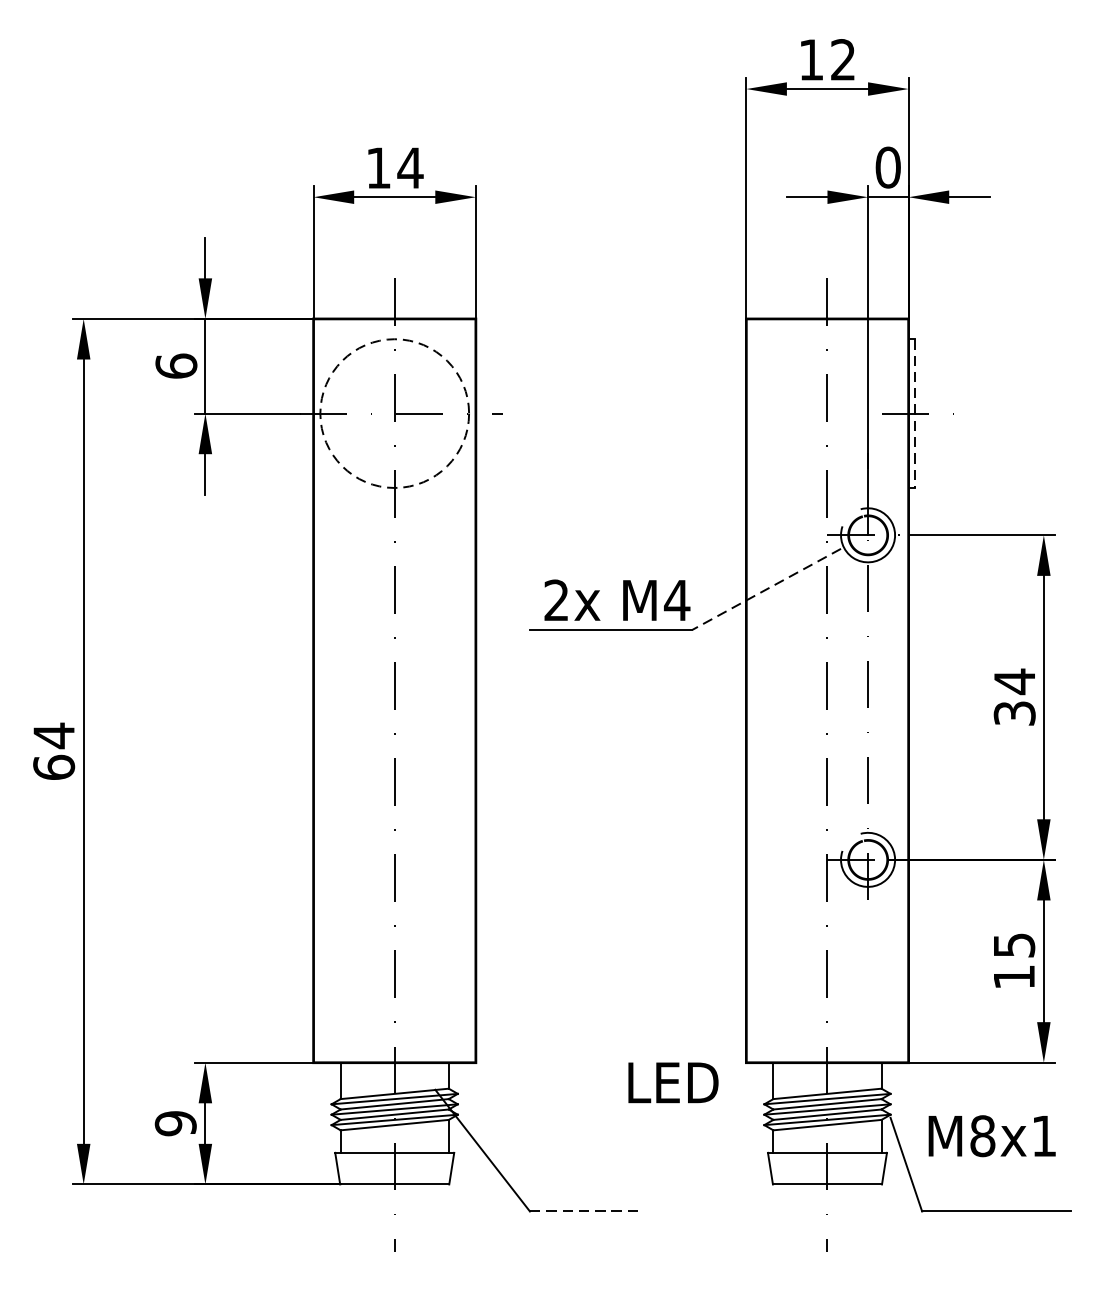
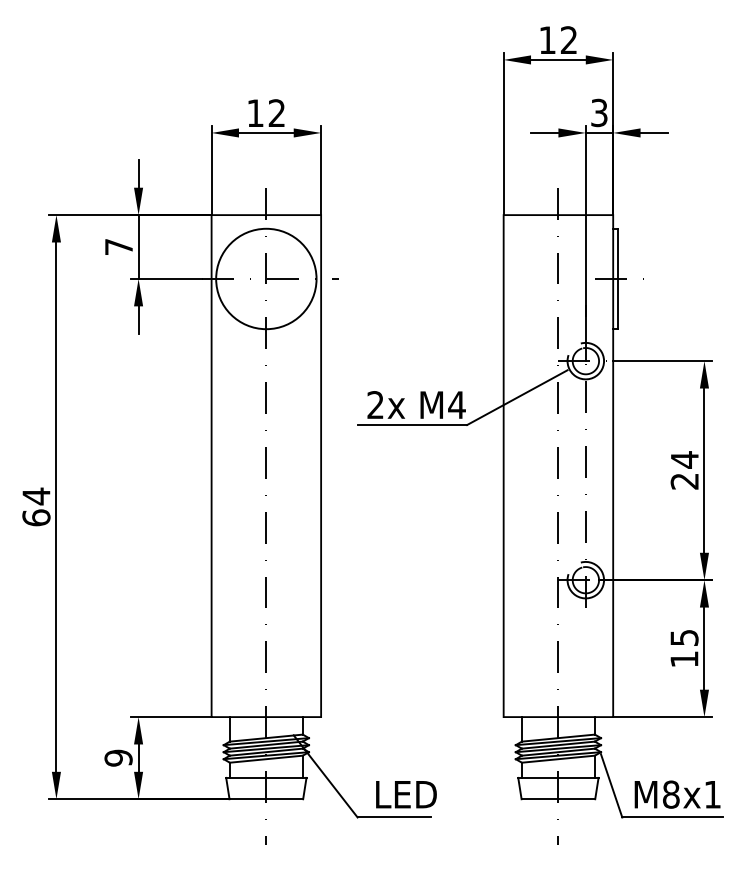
text: (409, 166) -> (276, 112), 14 -> 12
text: (888, 166) -> (599, 112), 0 -> 3
text: (175, 365) -> (118, 246), 6 -> 7
circle: (394, 412) -> (266, 278), dashed -> solid
line: (915, 414) -> (617, 279), dashed -> solid
line: (765, 589) -> (516, 397), dashed -> solid
text: (1014, 713) -> (684, 481), 34 -> 24
text: (673, 1082) -> (406, 794), moved
text: (992, 1135) -> (677, 794), moved
line: (584, 1211) -> (394, 817), dashed -> solid

